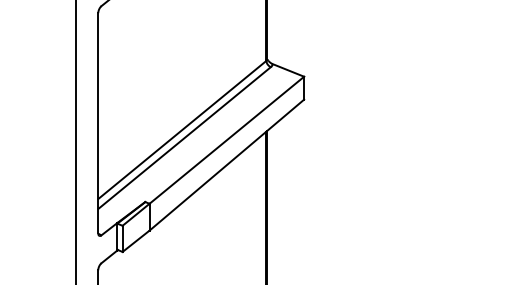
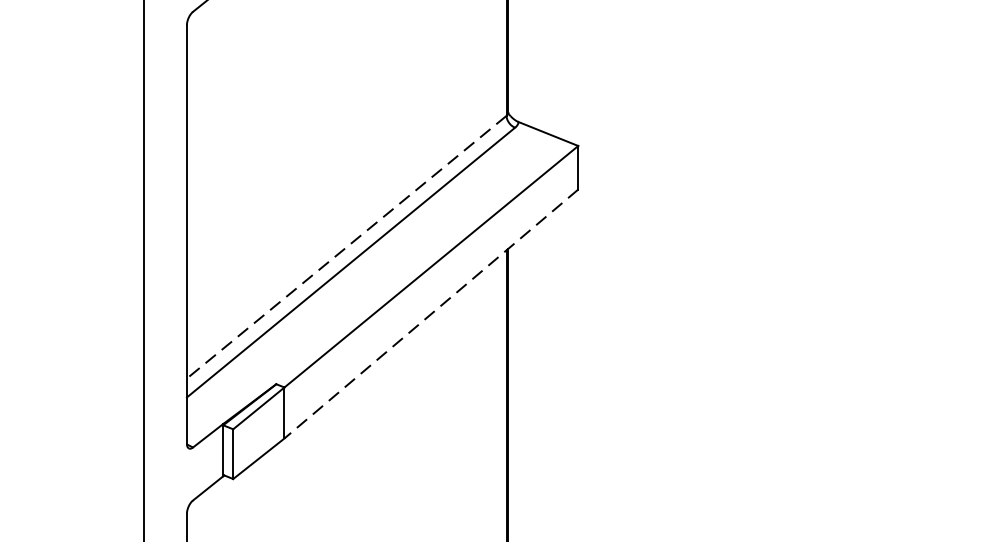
line: (182, 129) -> (347, 246), solid -> dashed
line: (226, 165) -> (430, 314), solid -> dashed

